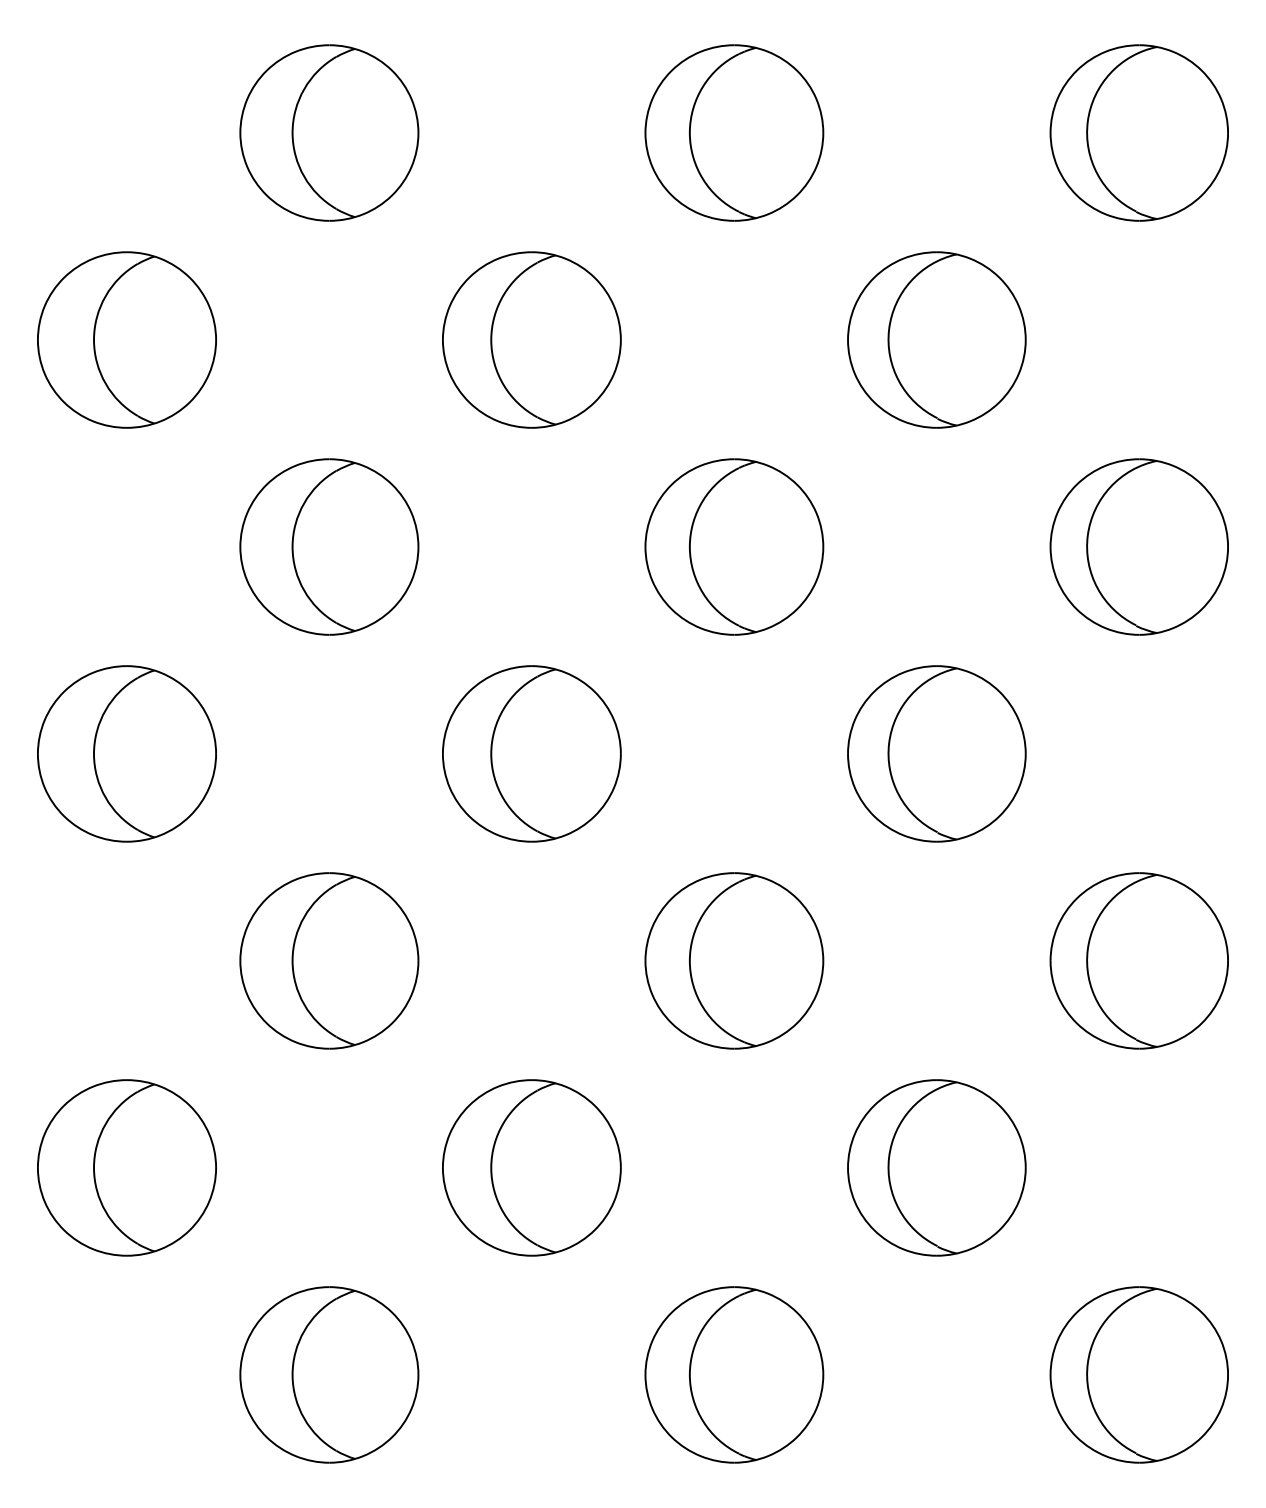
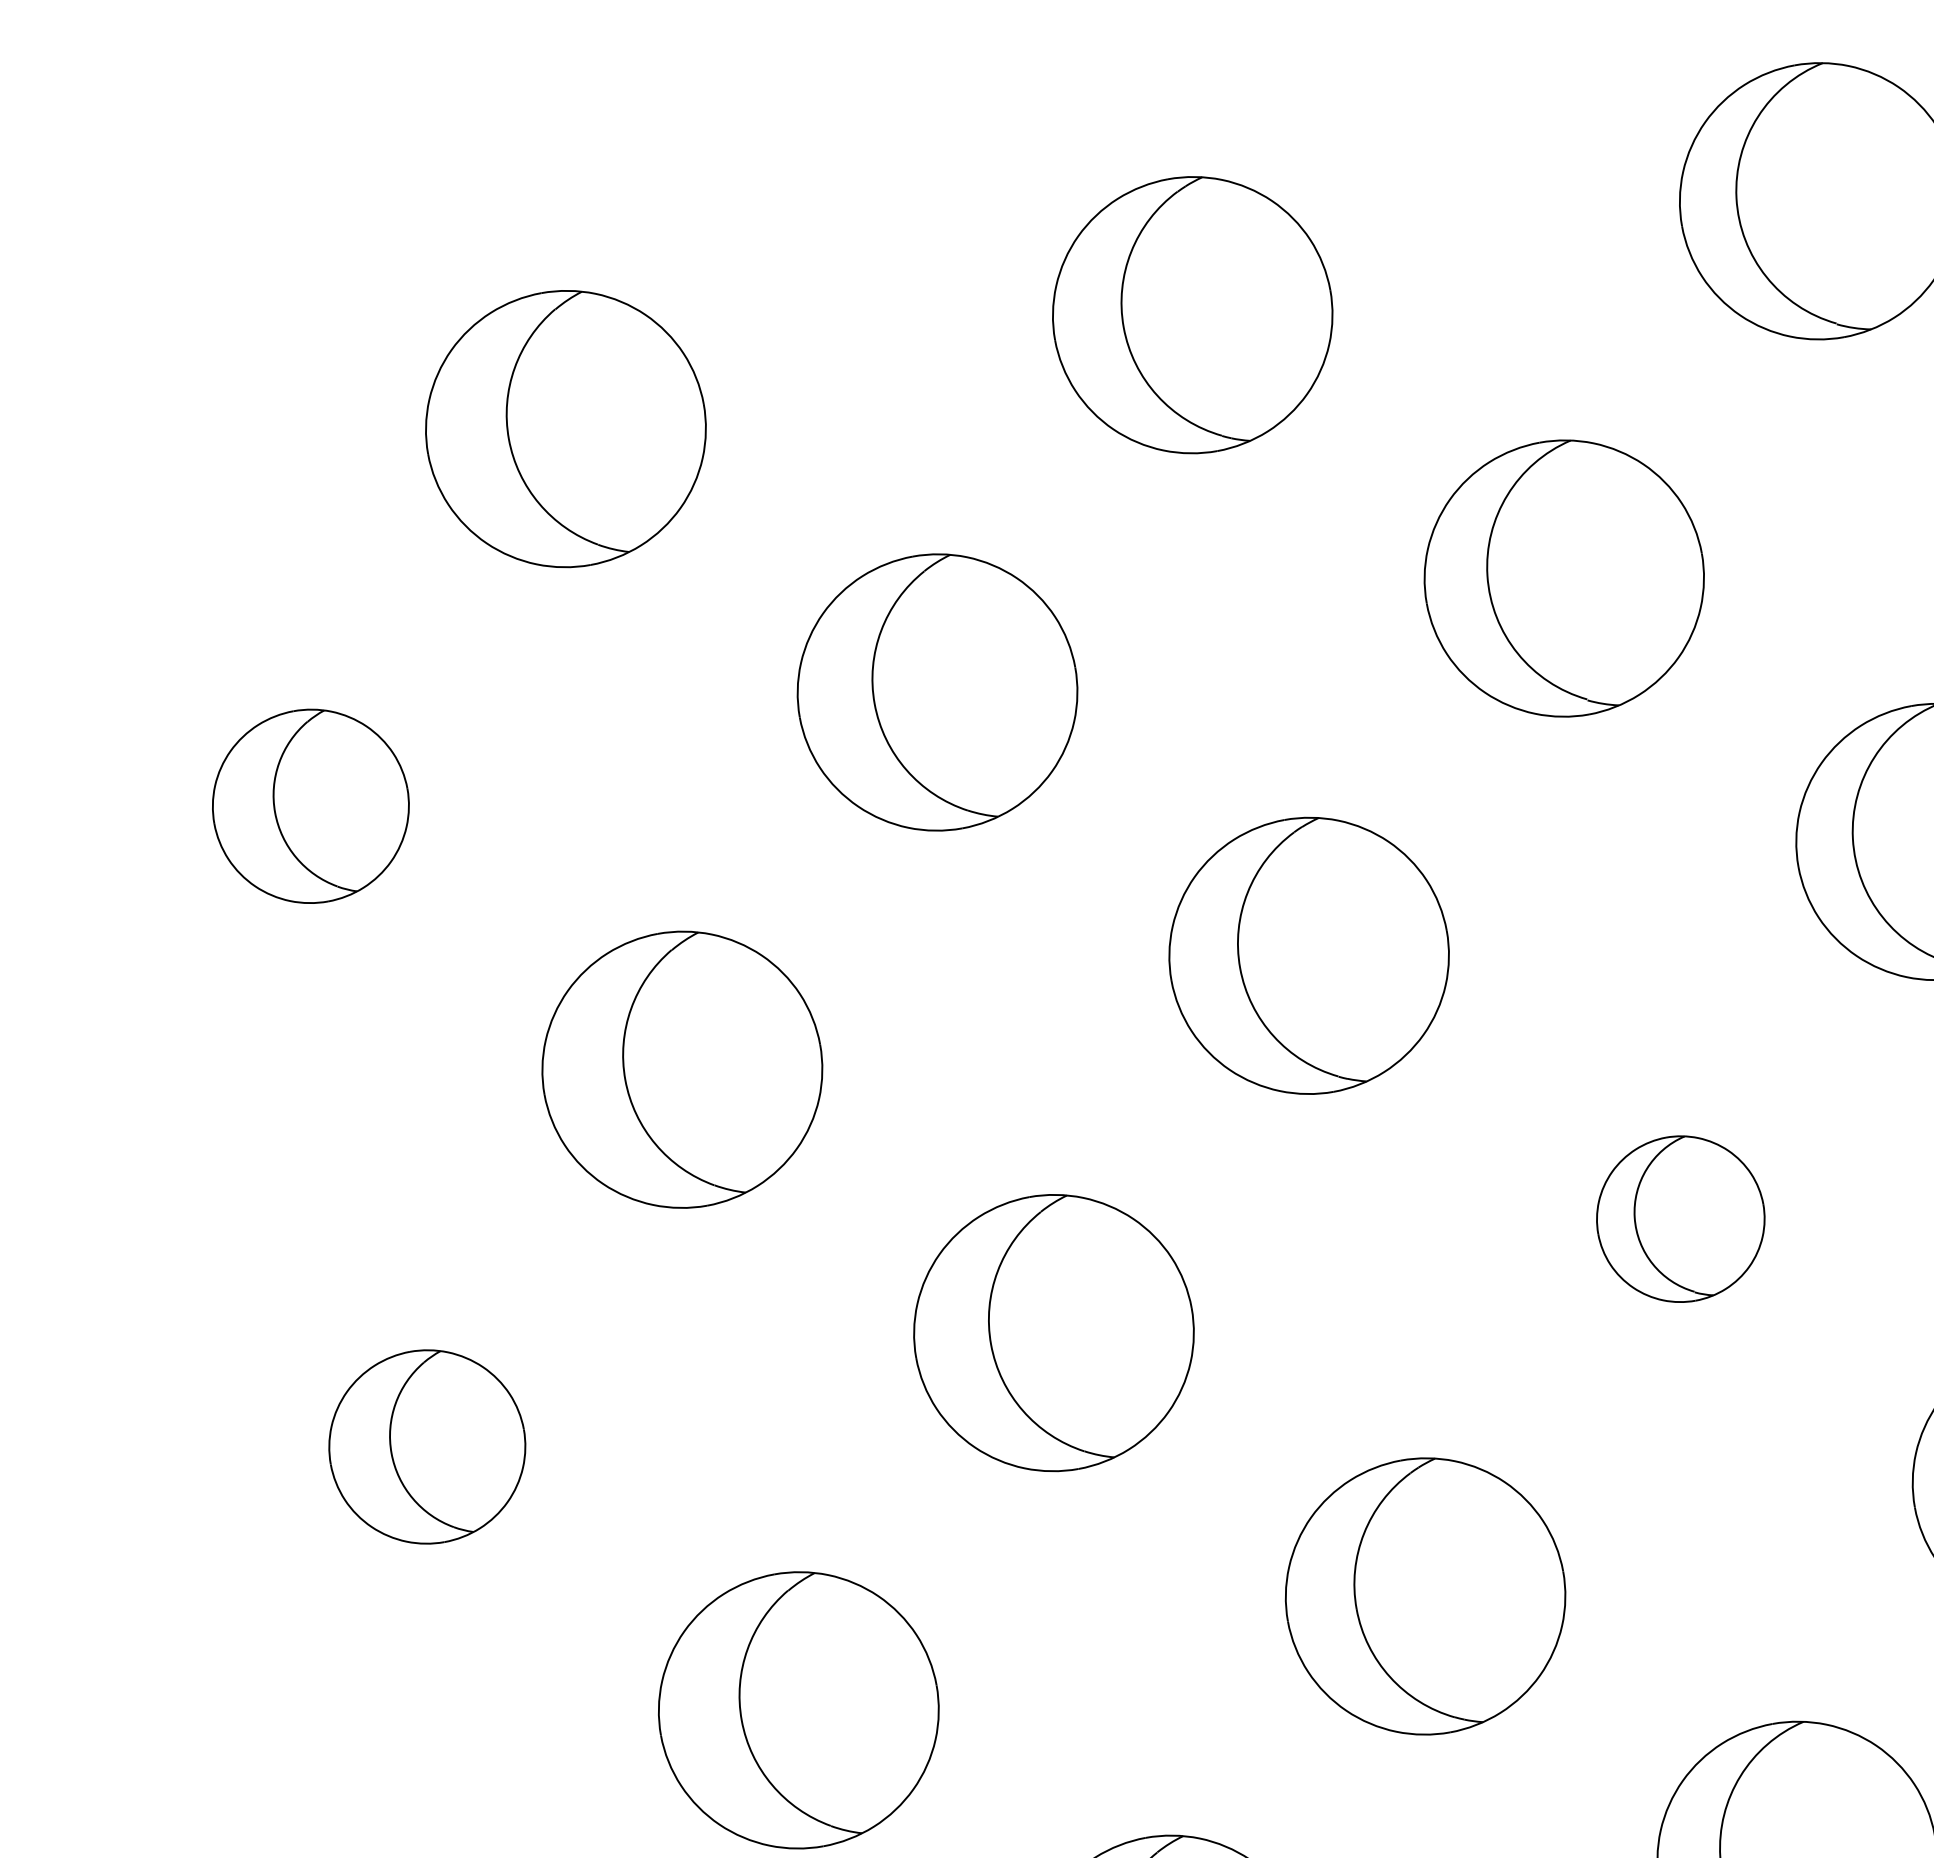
part: (126, 339) -> (309, 805), size x0.7
part: (126, 753) -> (426, 1446), size x0.7
part: (936, 753) -> (1680, 1218), size x0.6

